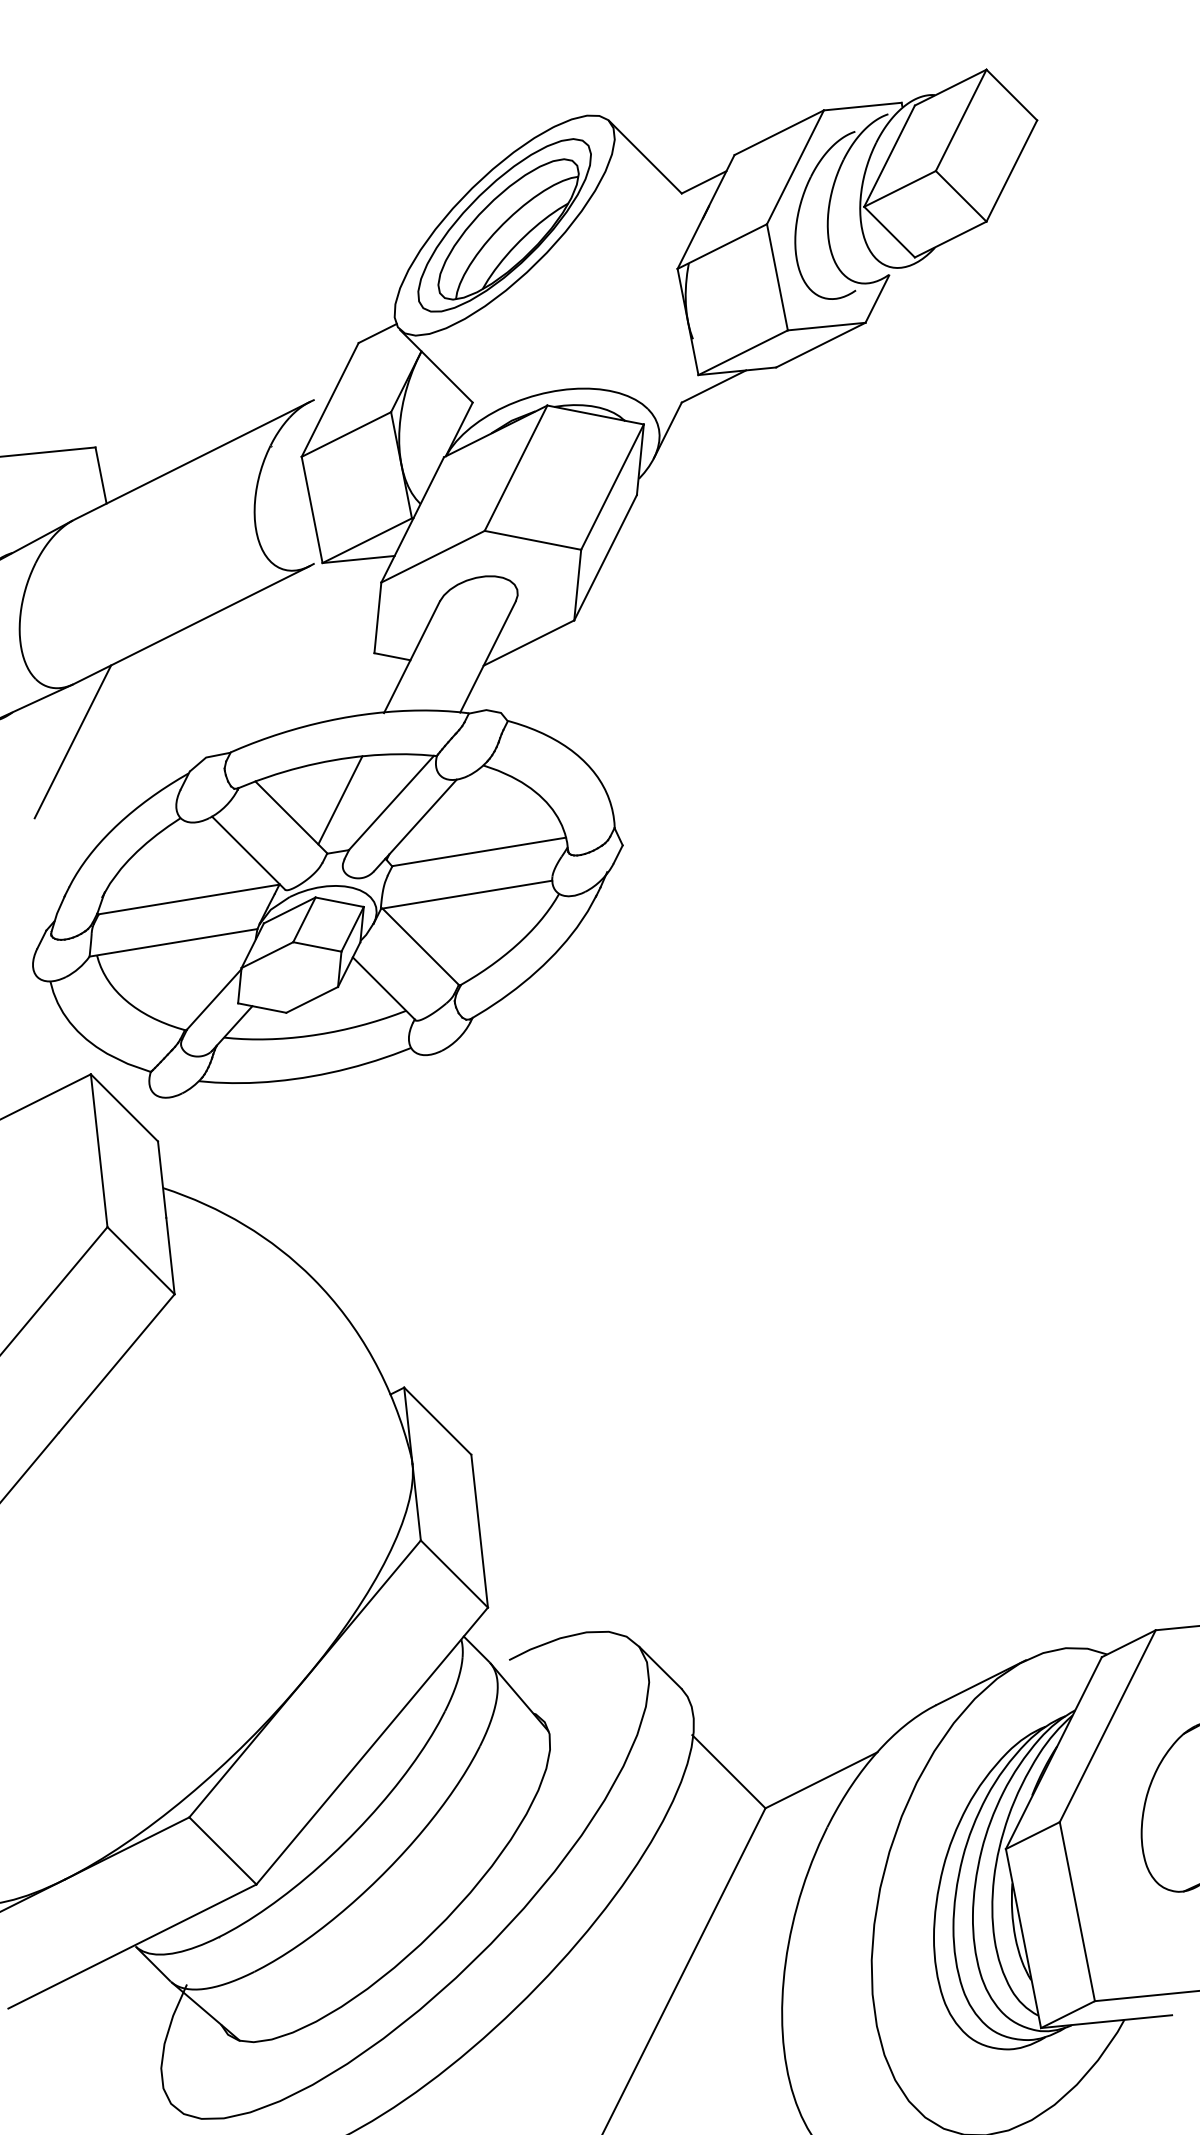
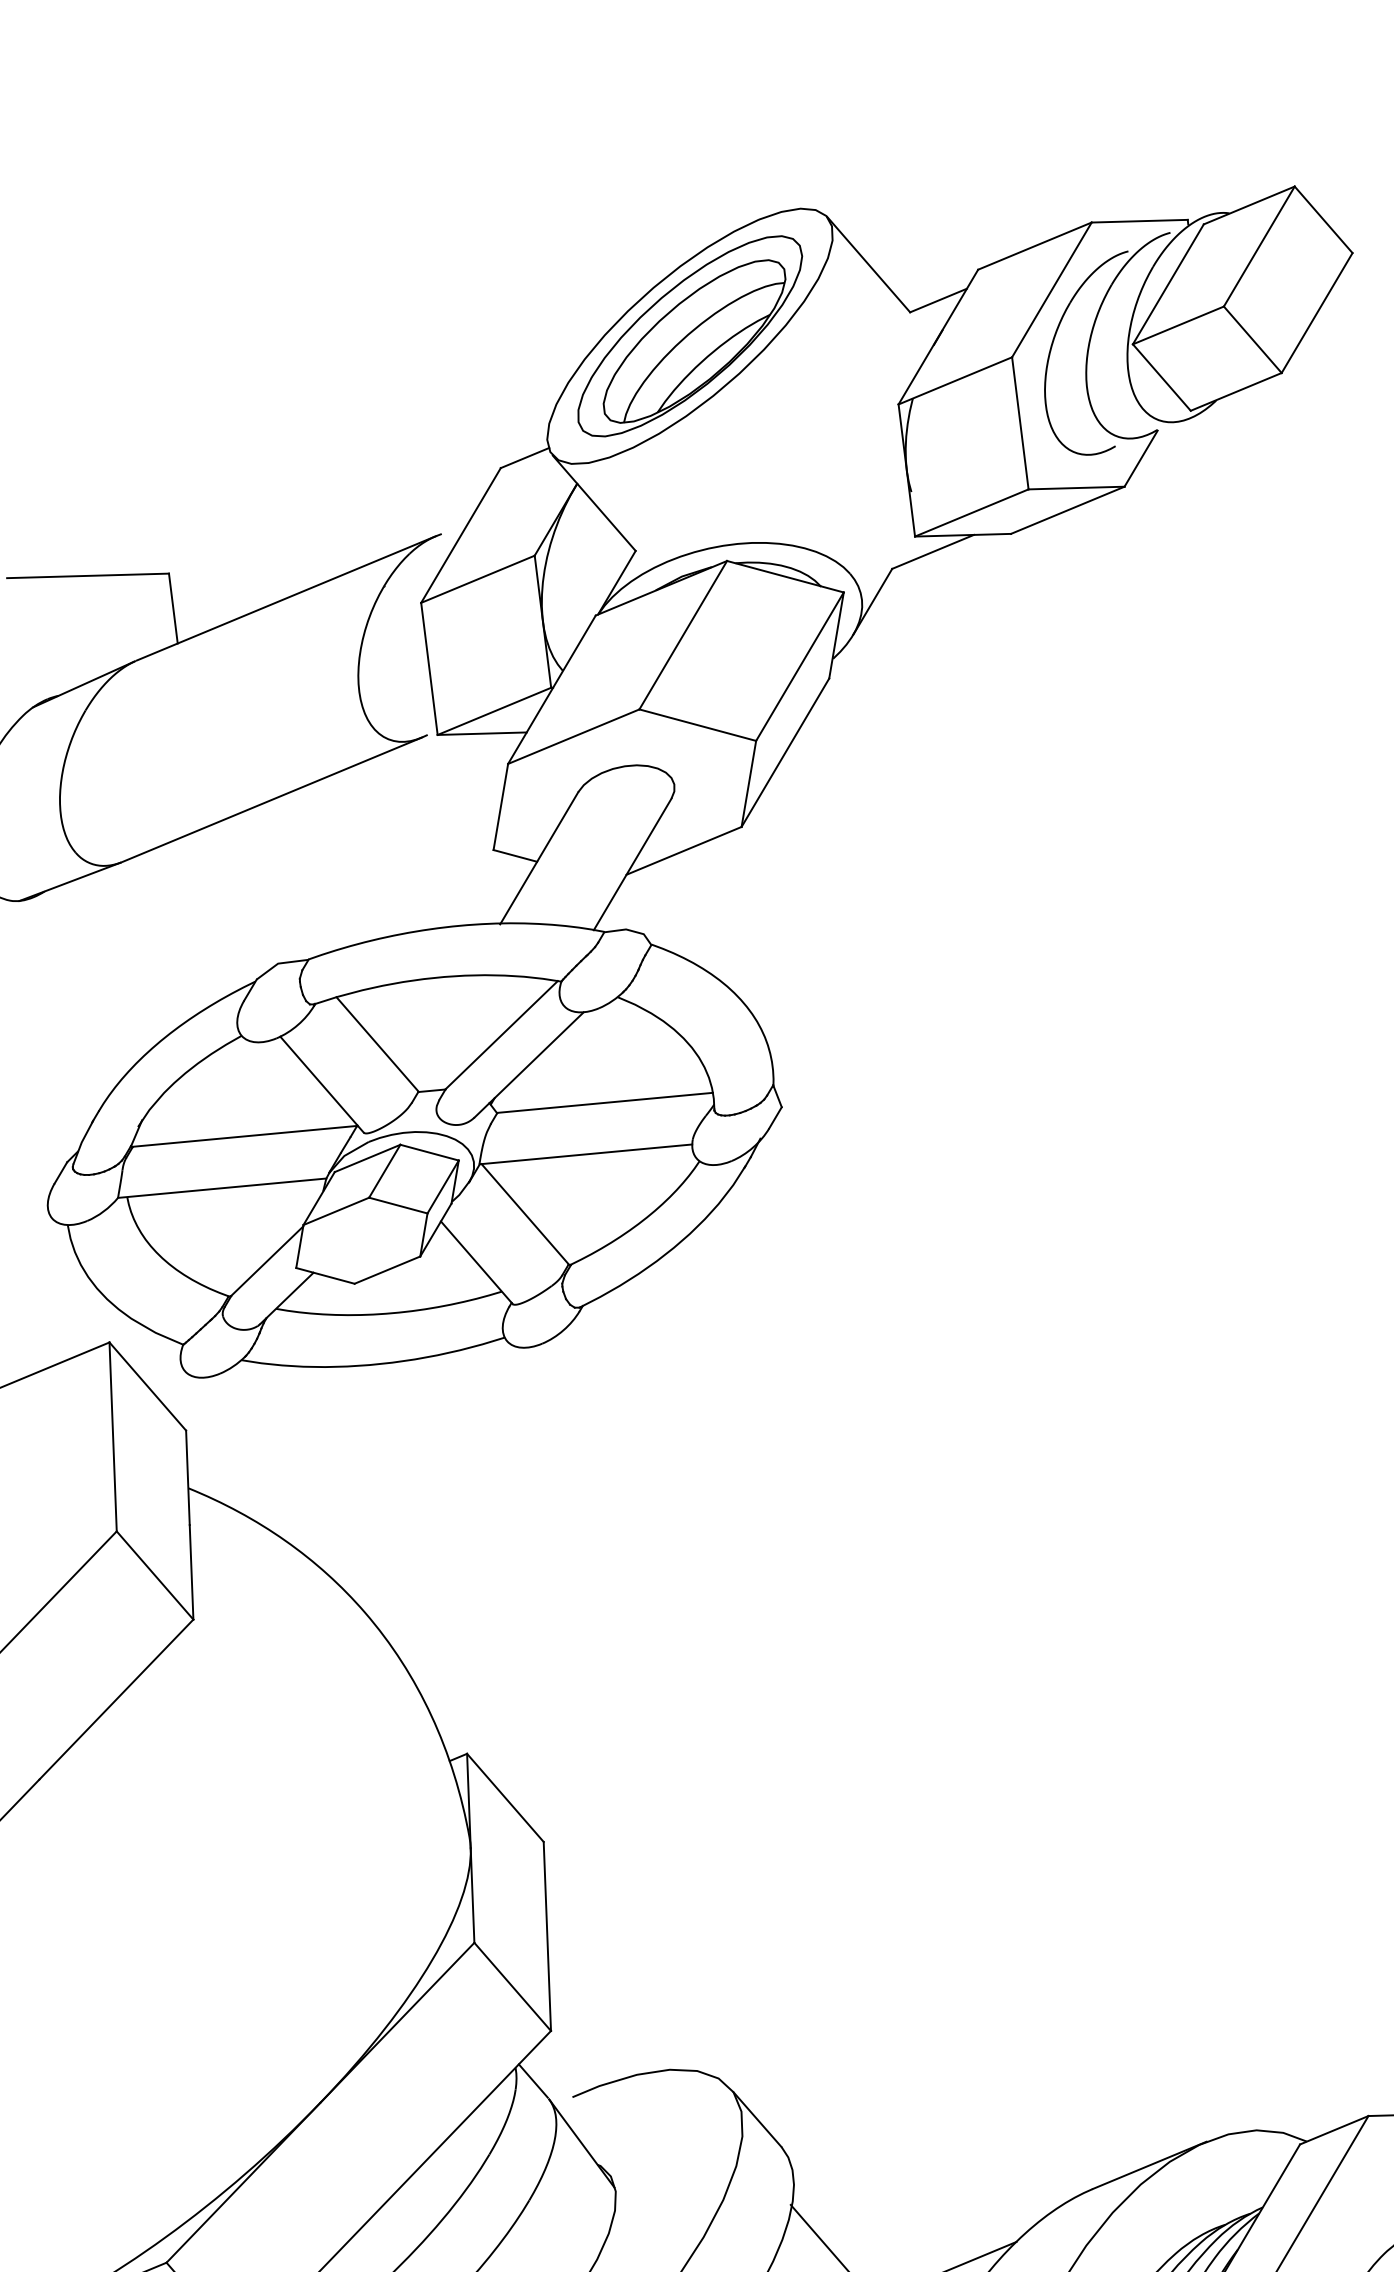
line: (72, 741) -> (115, 932), removed
line: (340, 800) -> (439, 1027), removed

